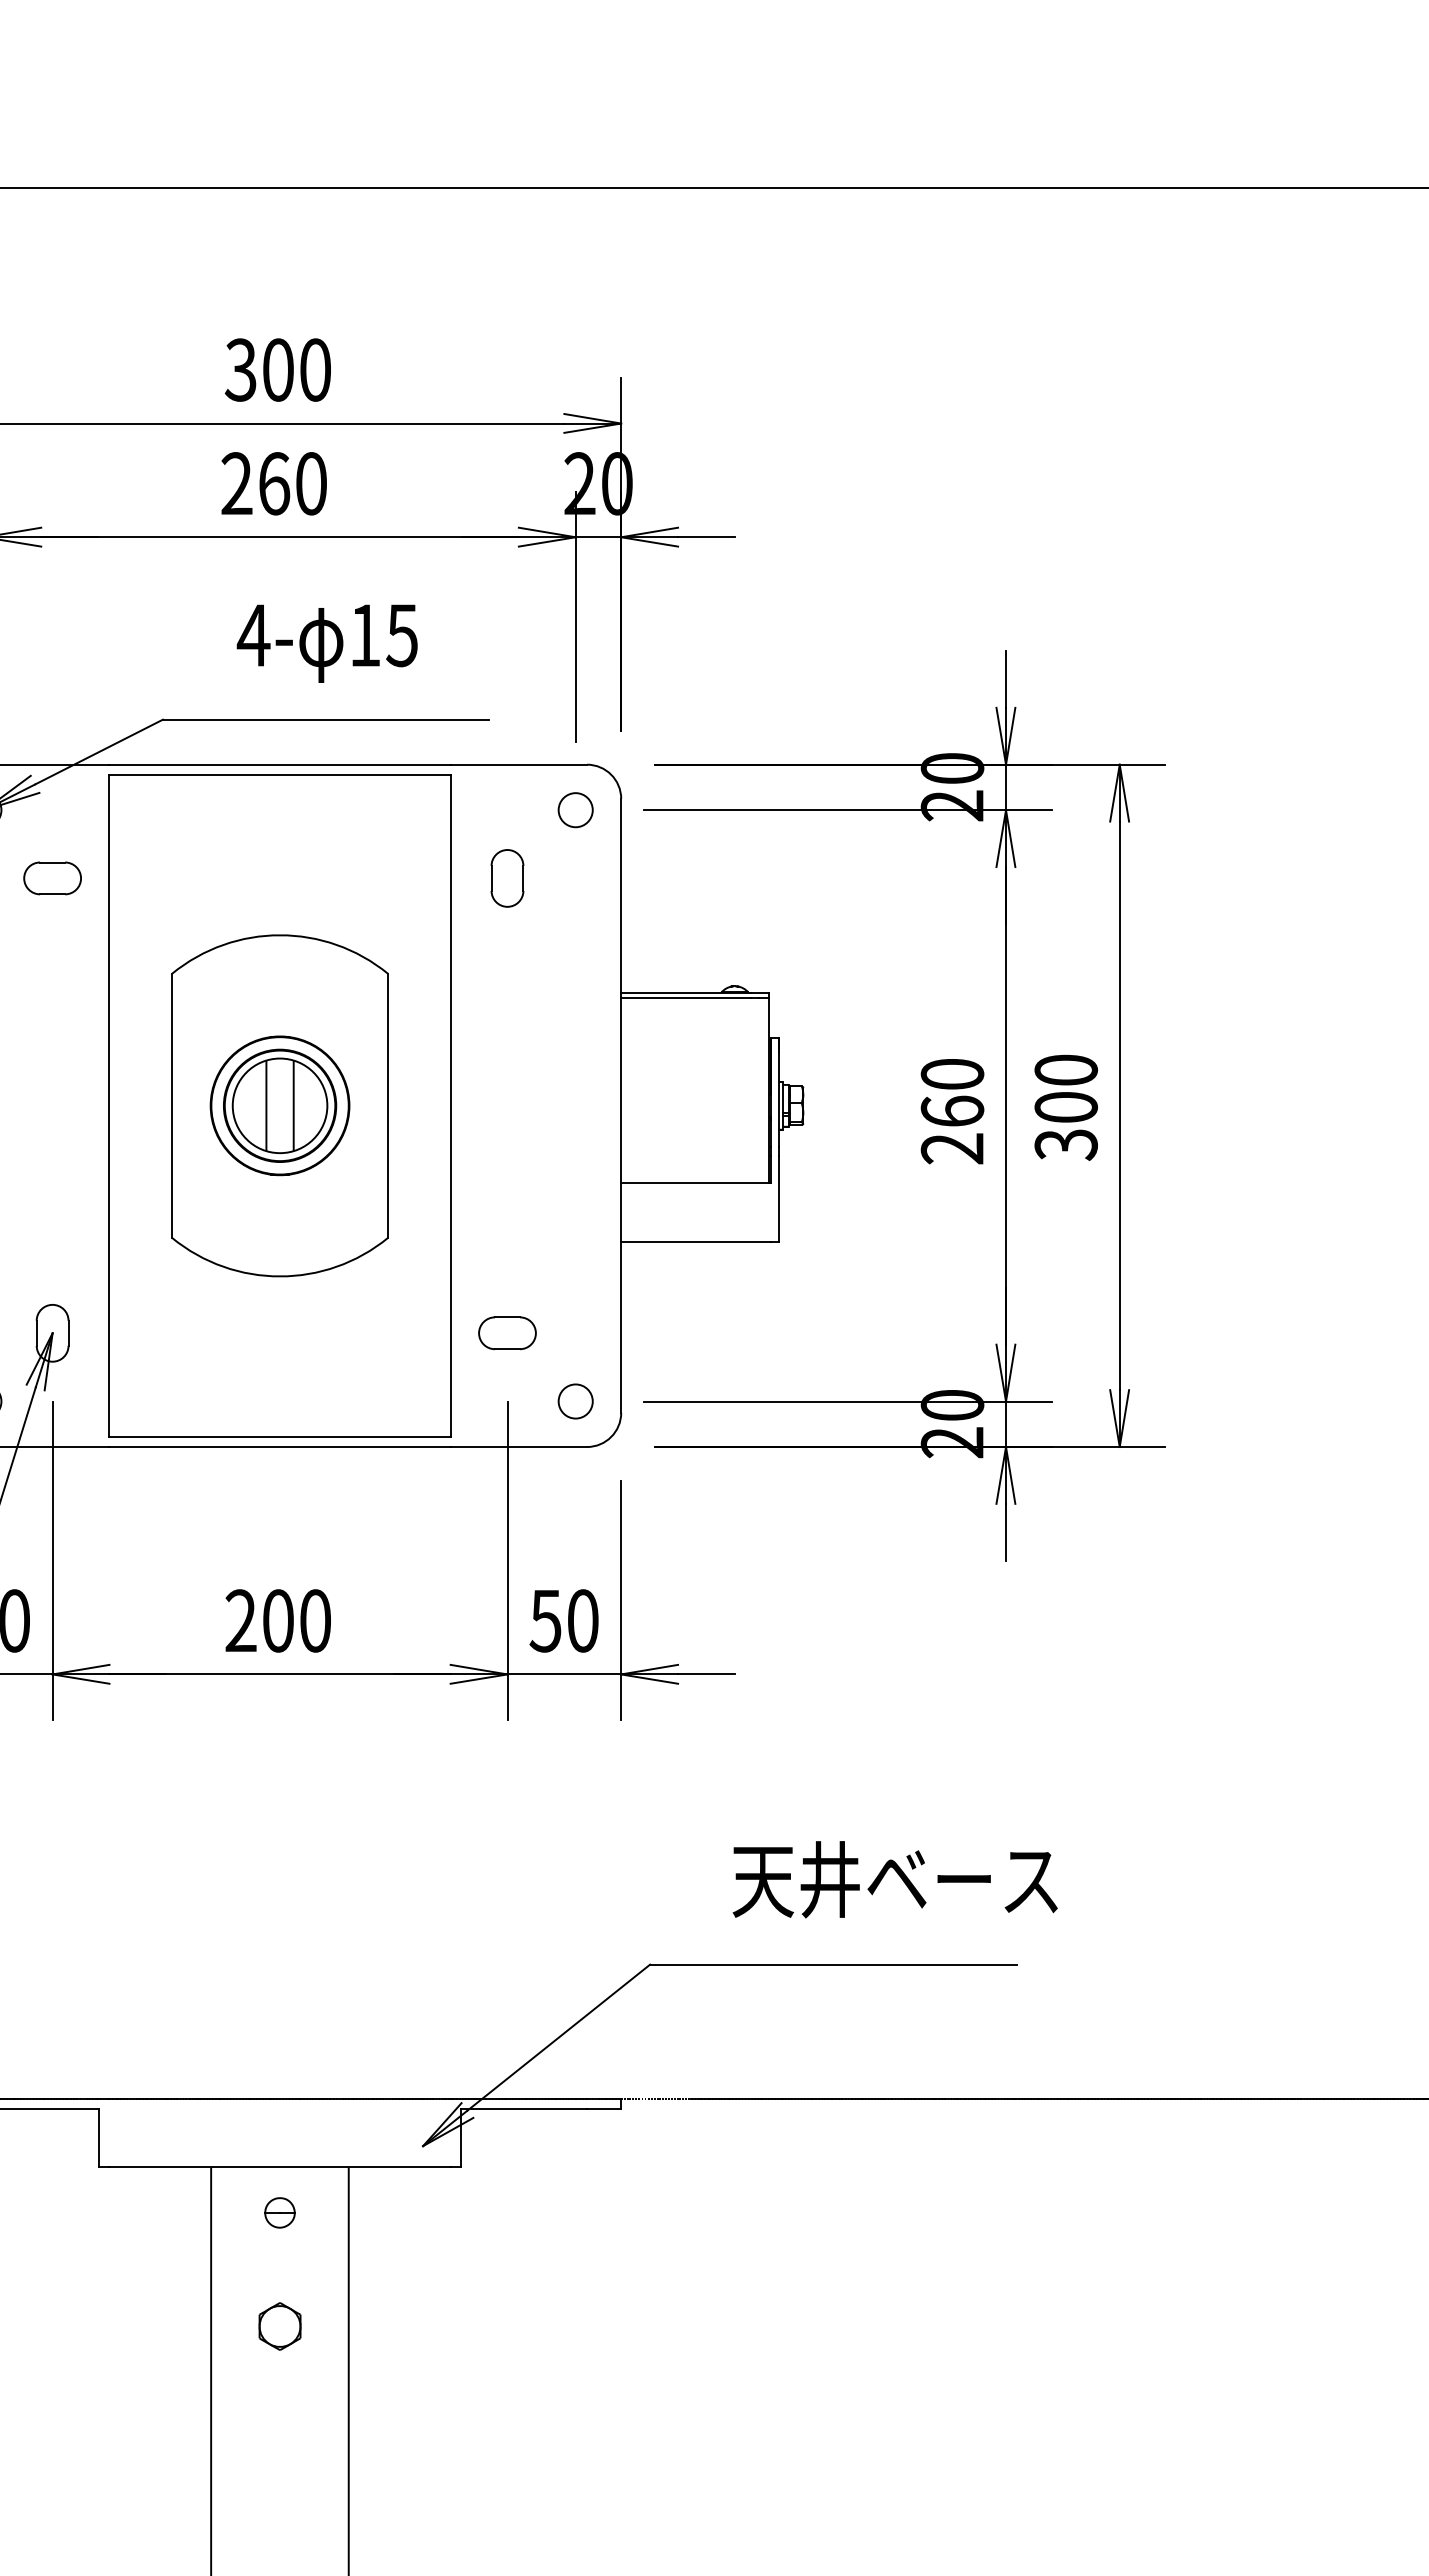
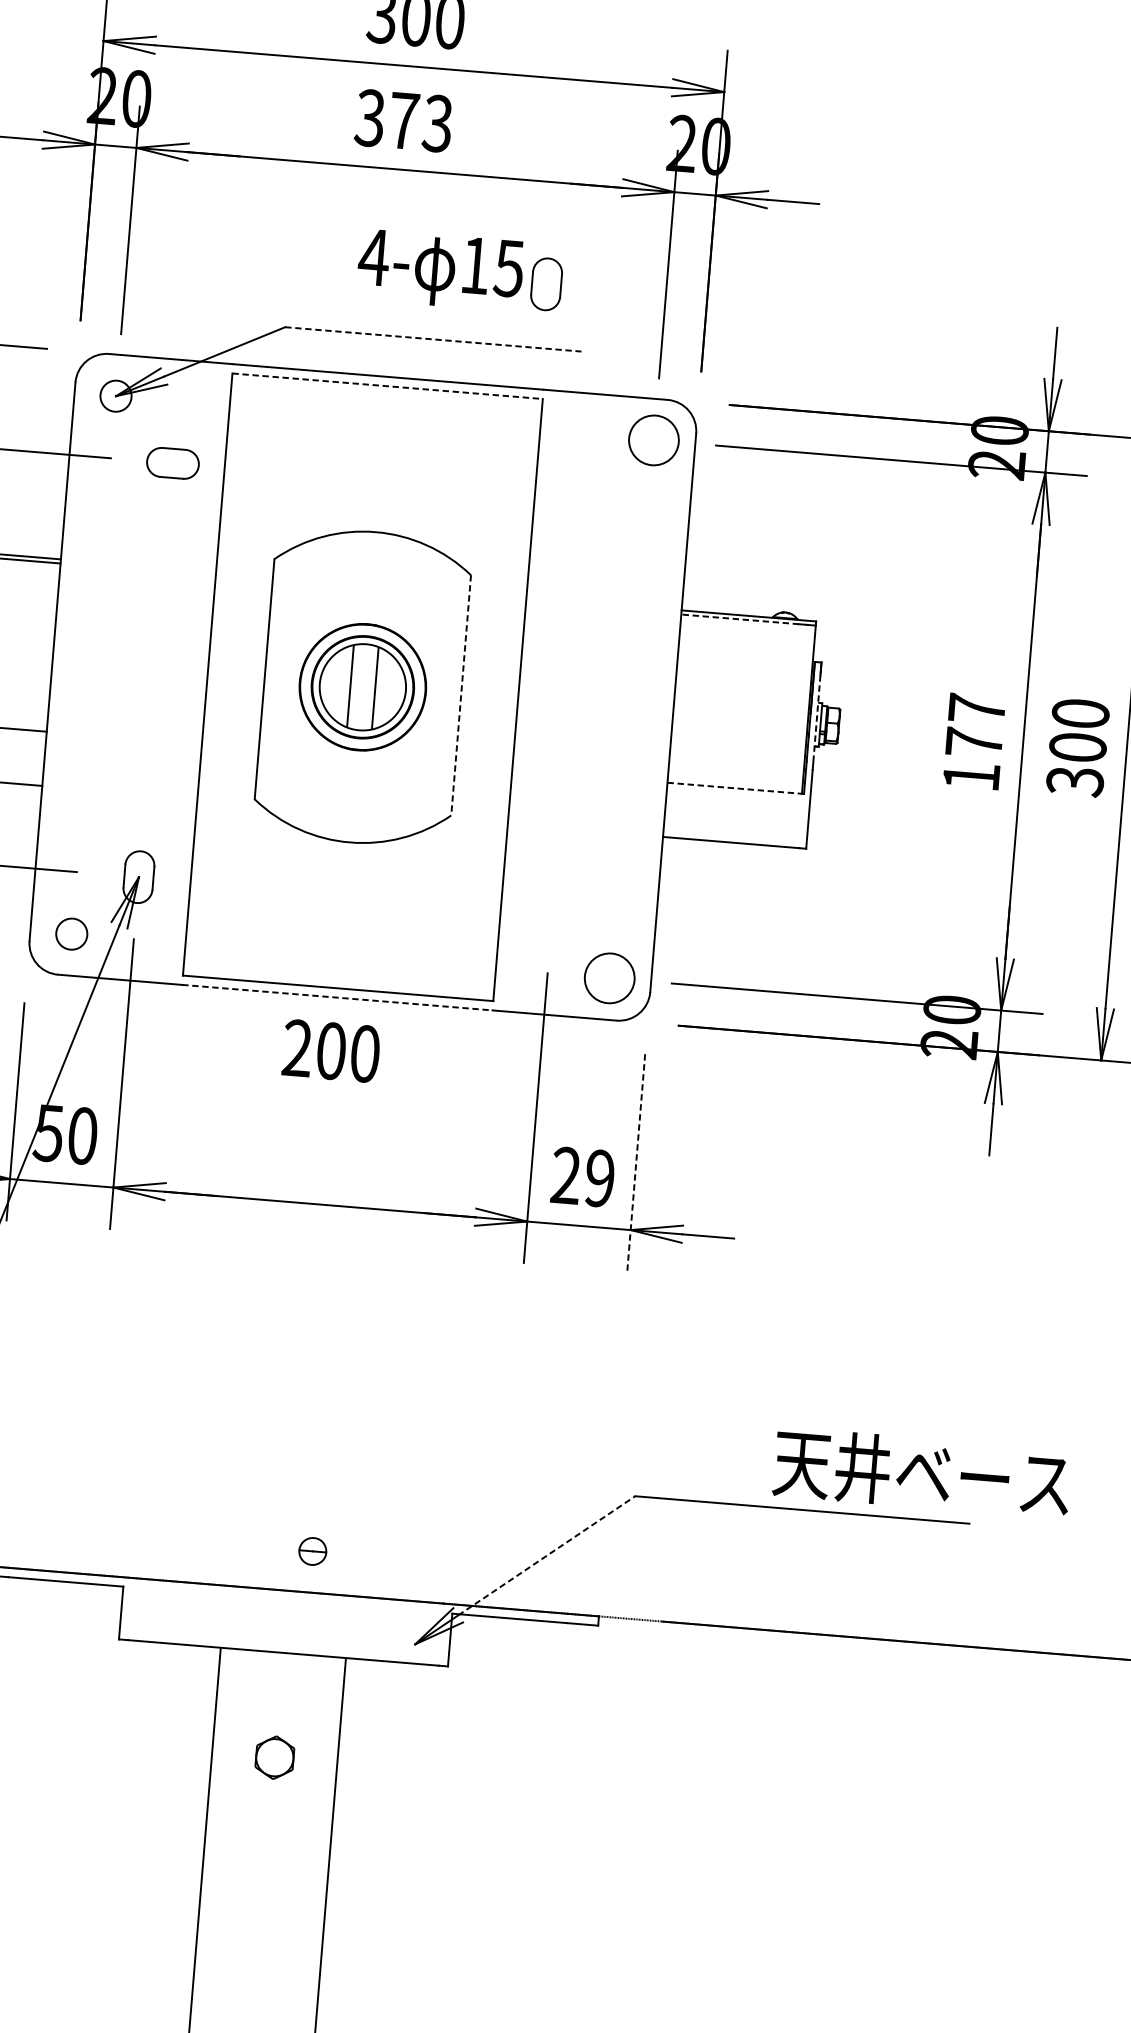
text: (273, 483) -> (403, 120), 260 -> 373
line: (325, 719) -> (433, 339), solid -> dashed
line: (280, 774) -> (388, 385), solid -> dashed
circle: (575, 810) -> (653, 440), size x1.6
part: (507, 878) -> (546, 284), moved
line: (685, 997) -> (739, 619), solid -> dashed
line: (778, 1099) -> (816, 718), solid -> dashed
line: (388, 1106) -> (461, 695), solid -> dashed
text: (952, 1111) -> (974, 742), 260 -> 177
line: (695, 1182) -> (735, 788), solid -> dashed
part: (507, 1333) -> (552, 911), removed
circle: (575, 1401) -> (609, 978), size x1.6
line: (280, 1447) -> (337, 998), solid -> dashed
line: (621, 1601) -> (636, 1163), solid -> dashed
text: (277, 1620) -> (330, 1050), moved
text: (563, 1620) -> (582, 1176), 50 -> 29
text: (894, 1879) -> (921, 1472), moved
line: (558, 2037) -> (546, 1555), solid -> dashed
part: (279, 2212) -> (312, 1551), moved
part: (279, 2326) -> (274, 1757), moved

